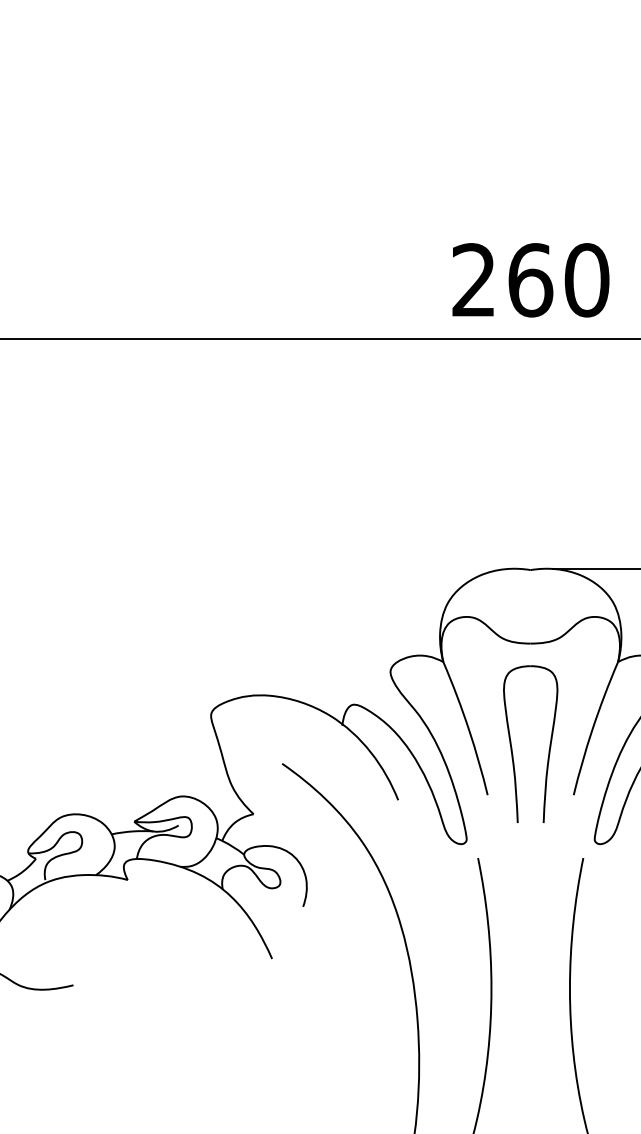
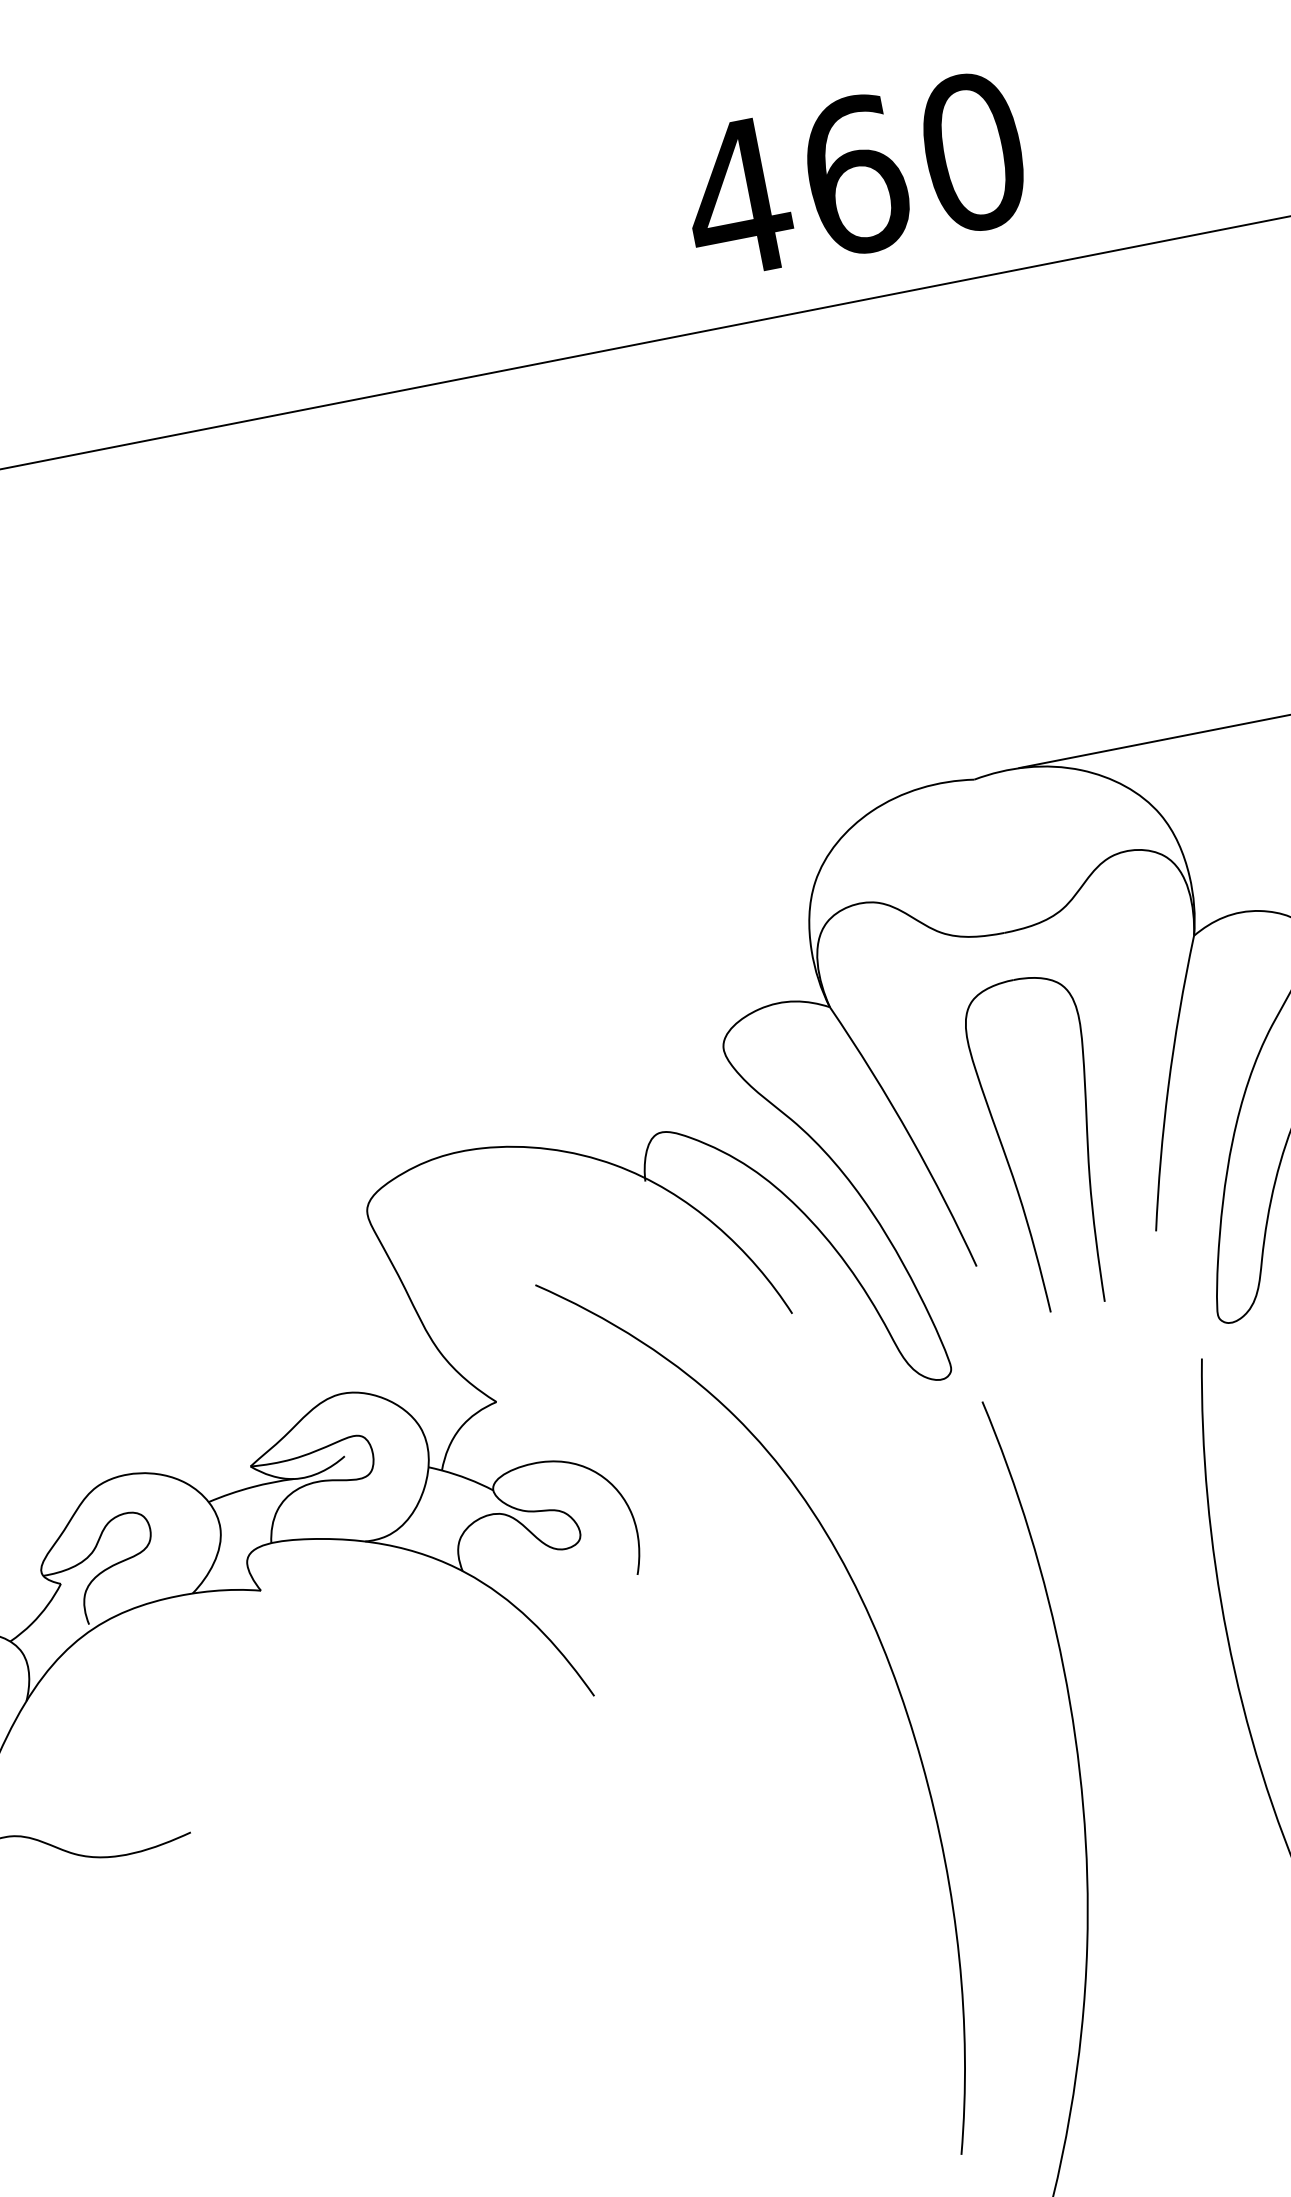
text: (473, 279) -> (736, 197), 260 -> 460

